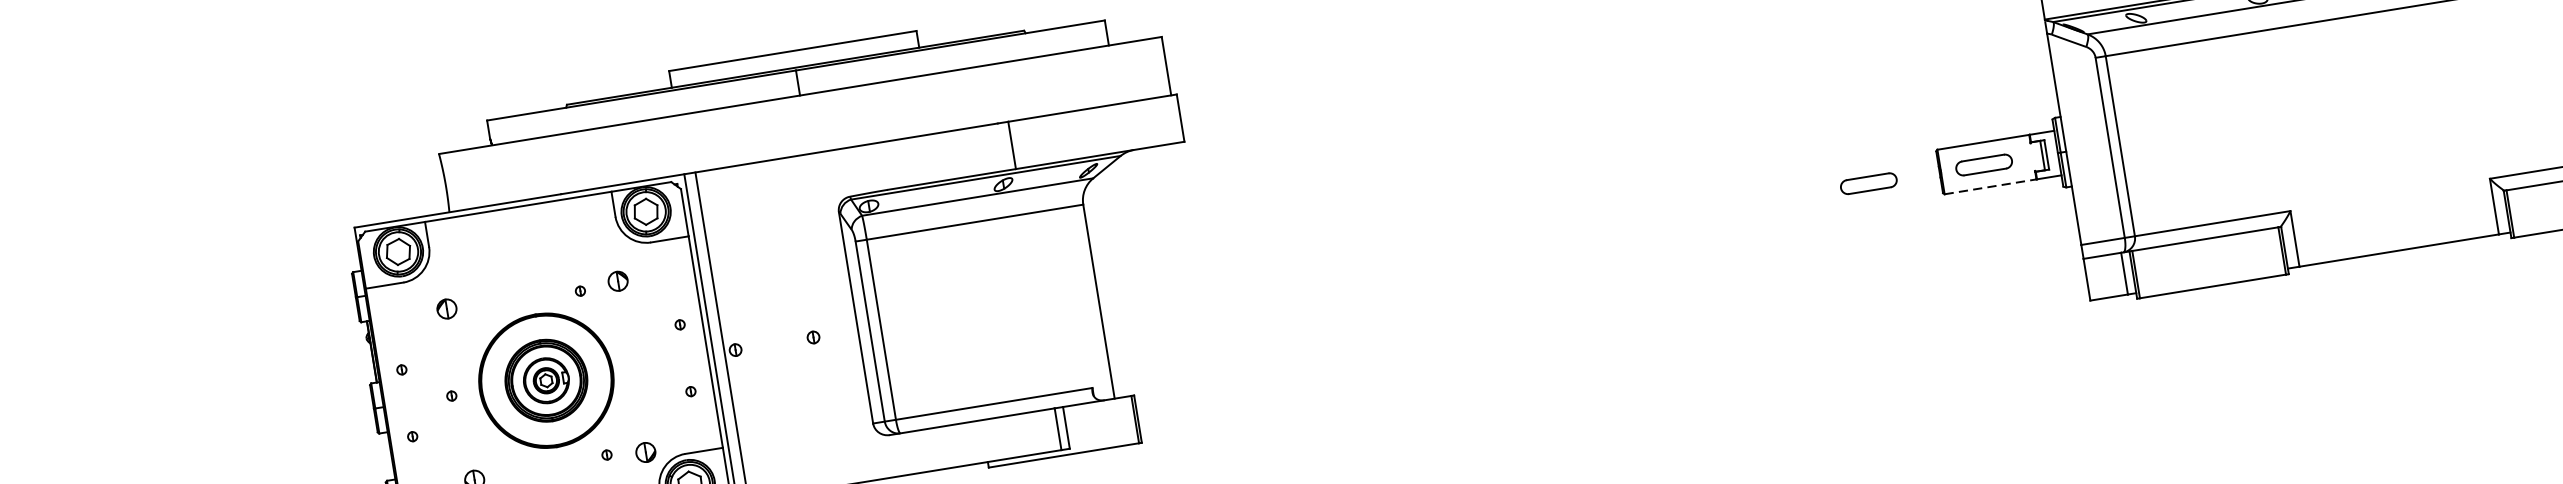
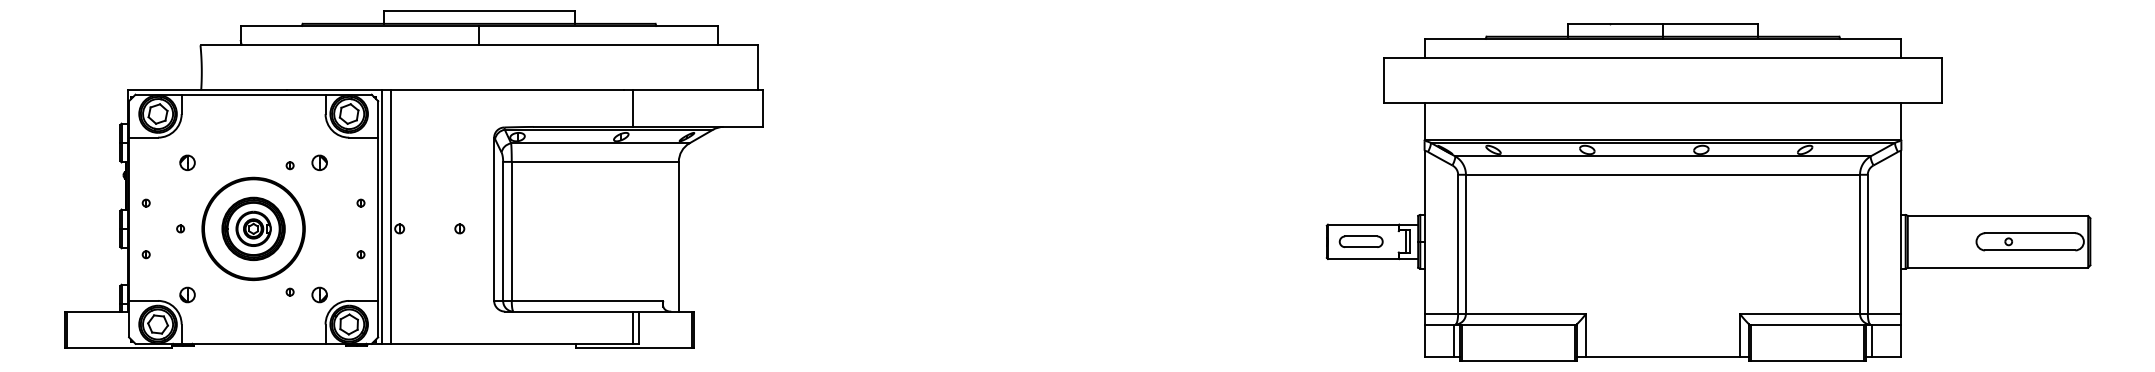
part: (1867, 183) -> (1271, 241), removed
line: (1990, 187) -> (1363, 259), dashed -> solid

